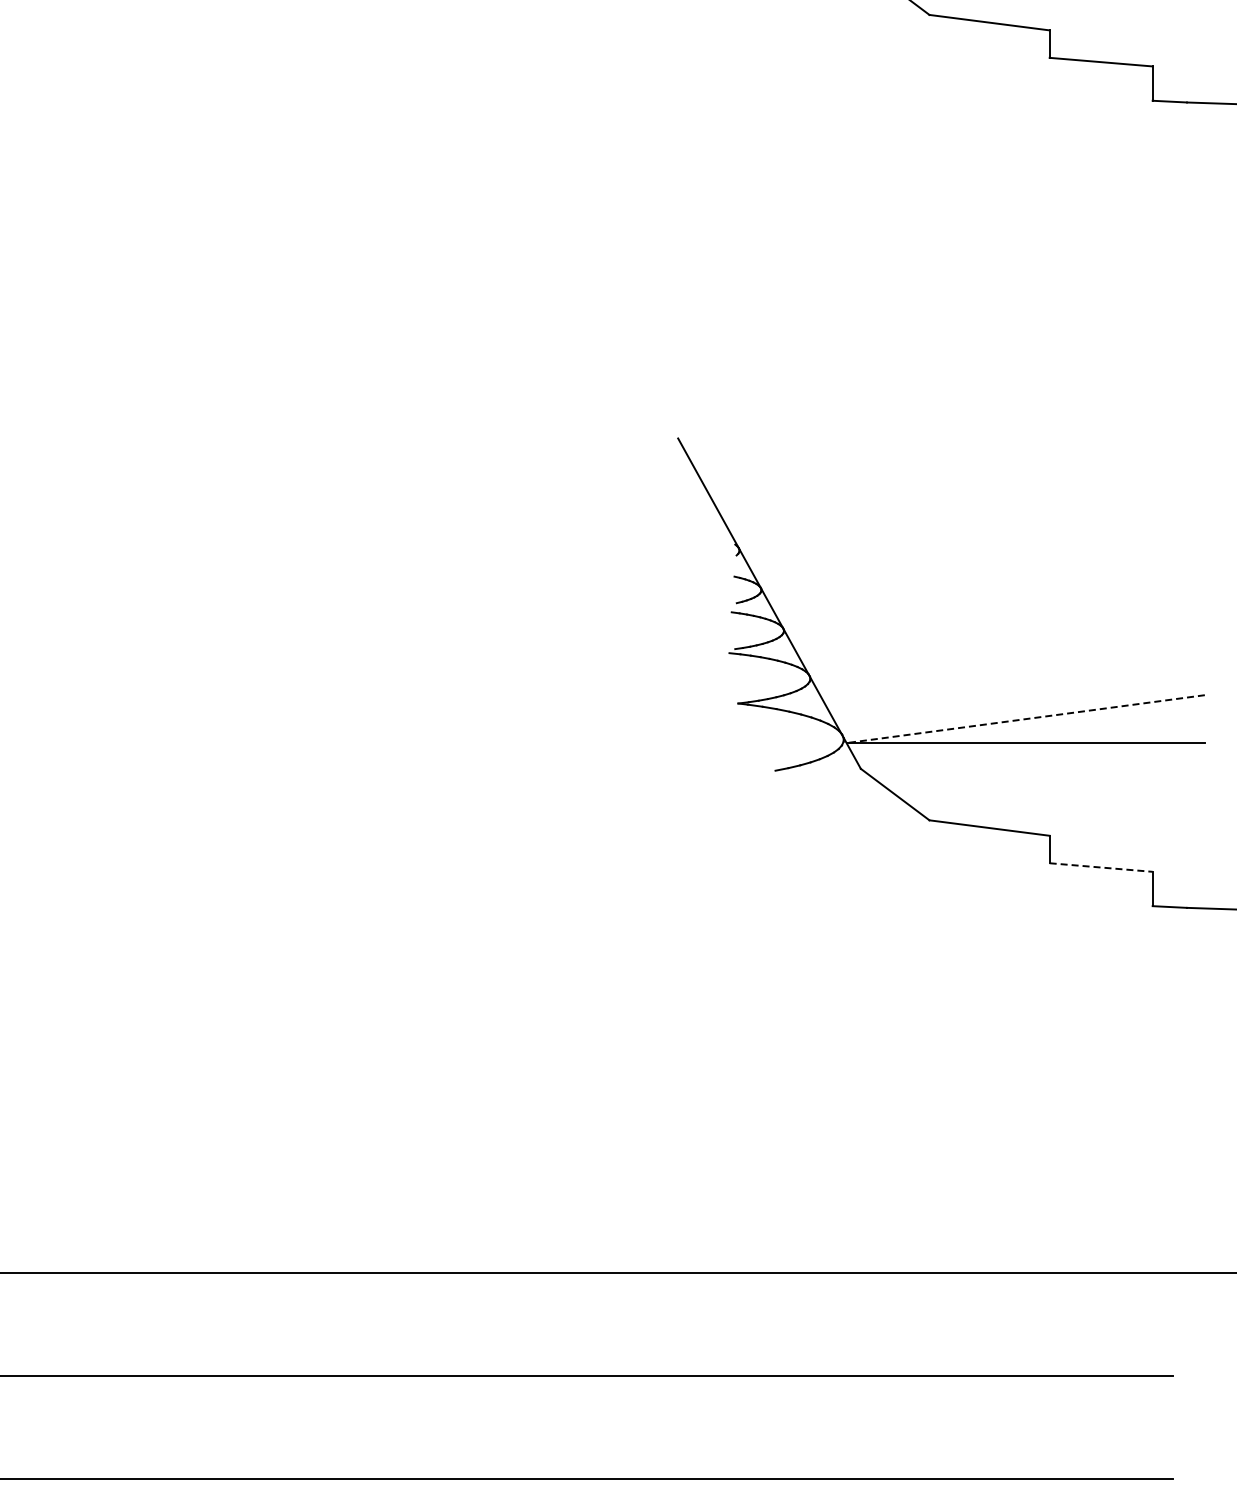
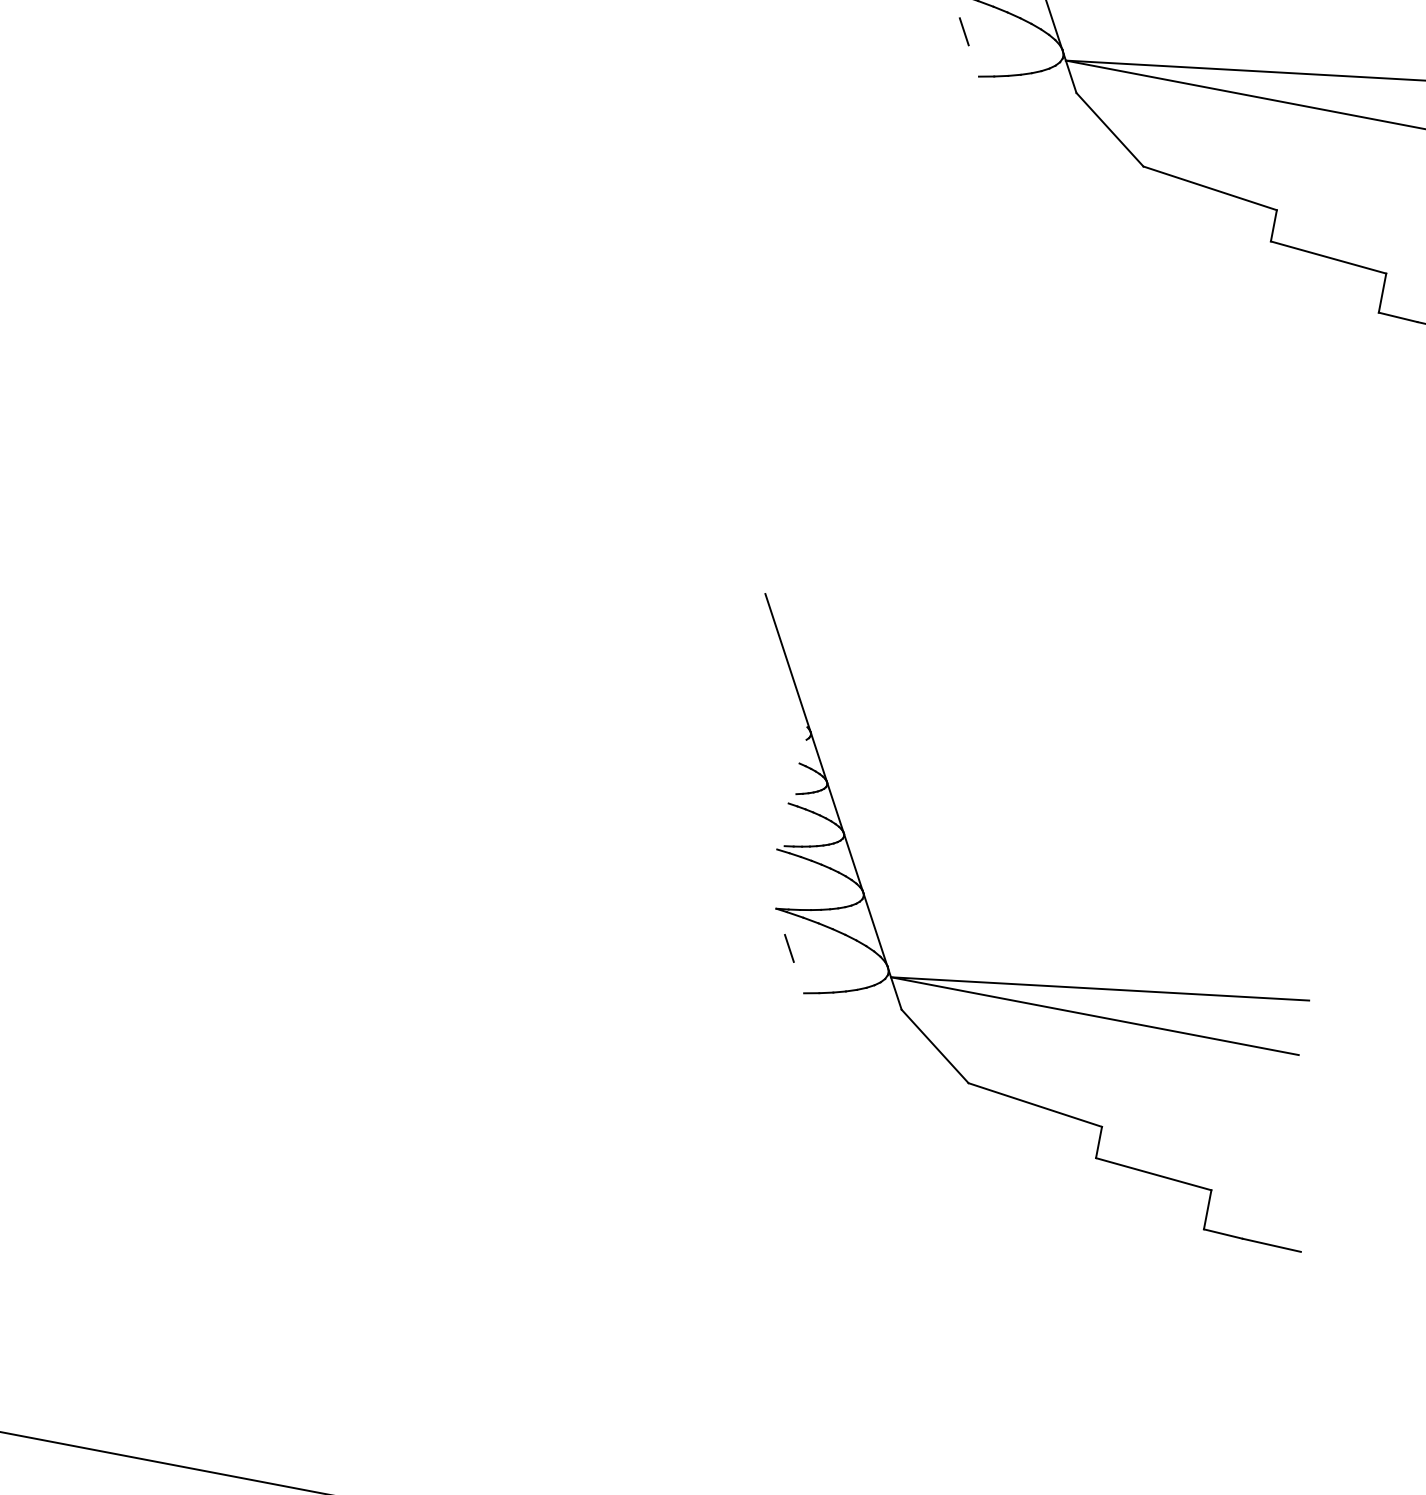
line: (1025, 719) -> (1099, 989), dashed -> solid
line: (755, 734) -> (789, 947), added
line: (1101, 867) -> (1154, 1174), dashed -> solid

